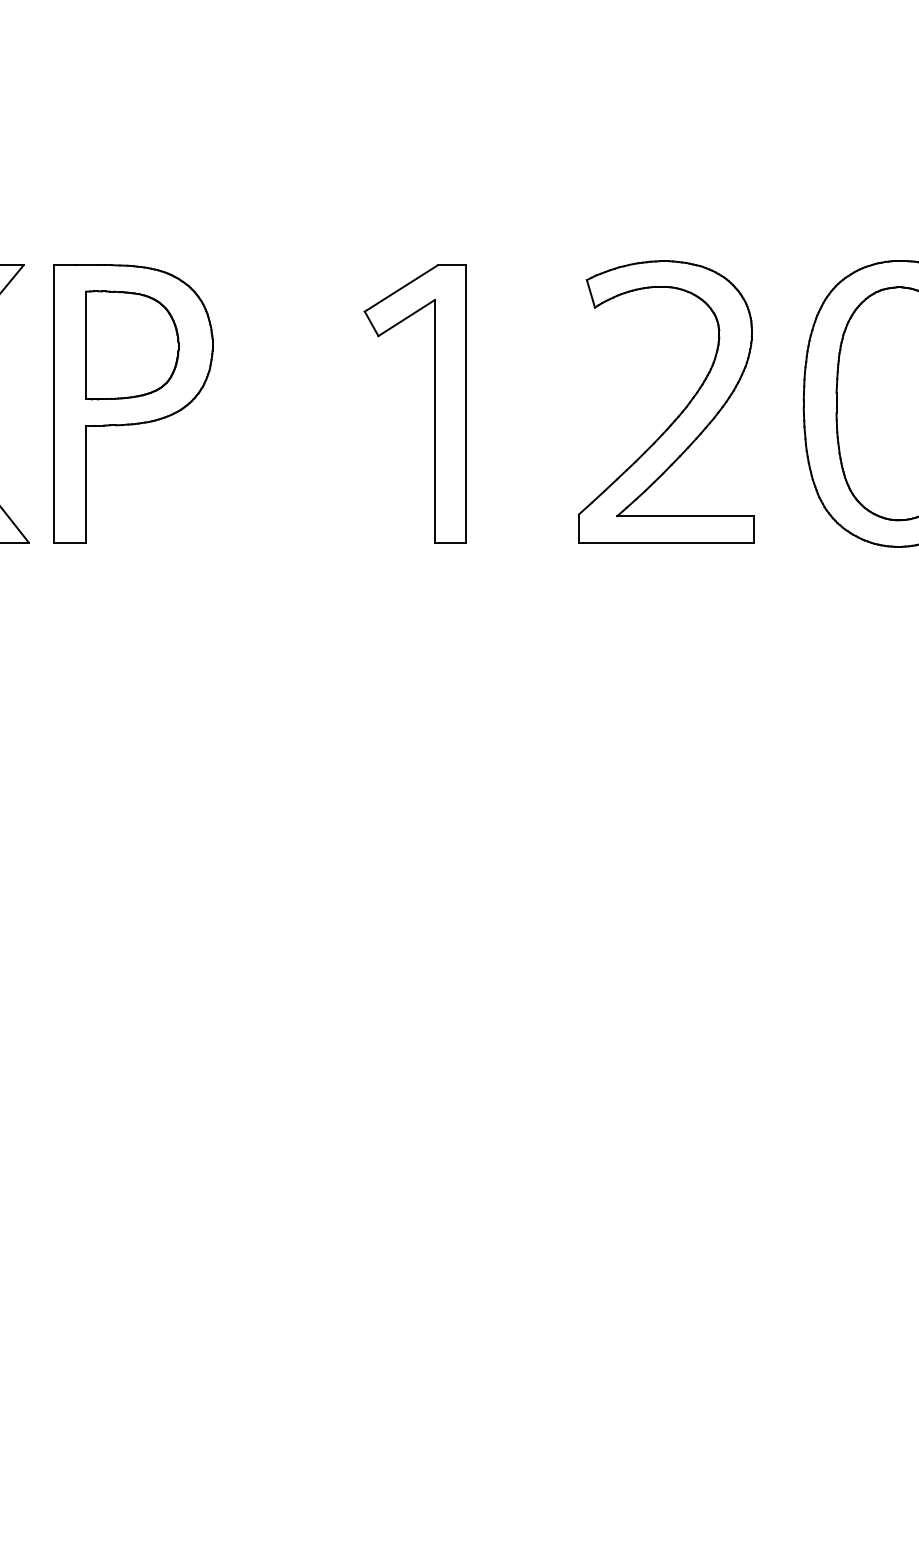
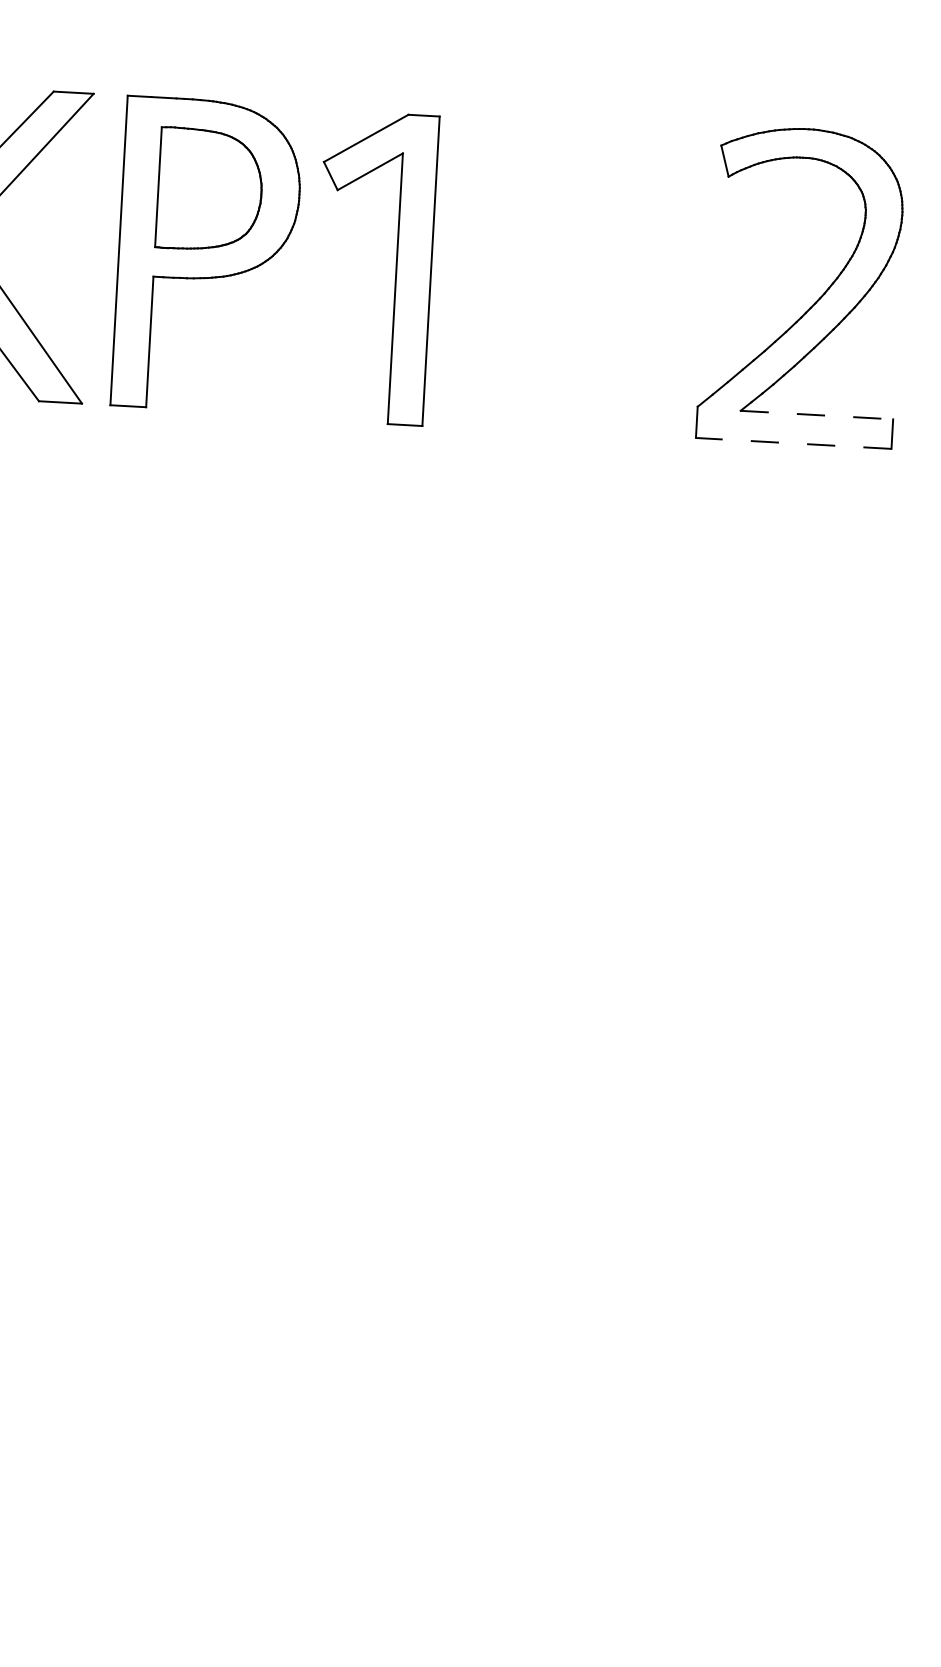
part: (434, 403) -> (396, 268), moved
line: (686, 516) -> (817, 415), solid -> dashed
line: (666, 542) -> (793, 443), solid -> dashed

